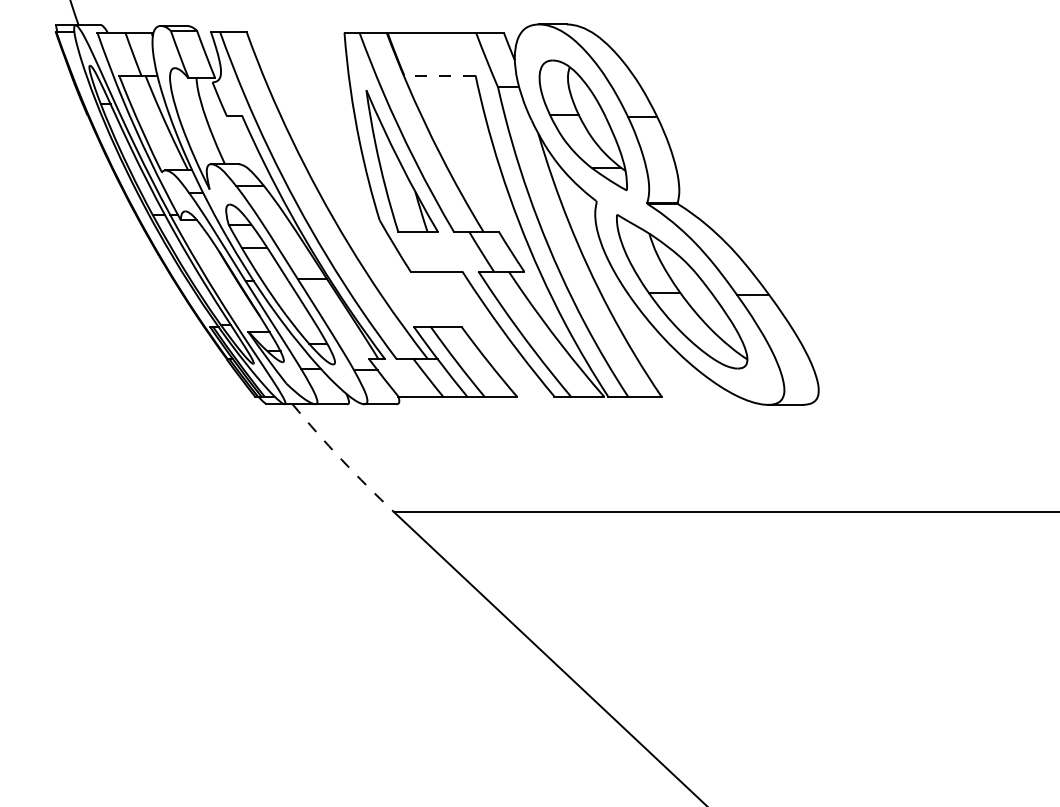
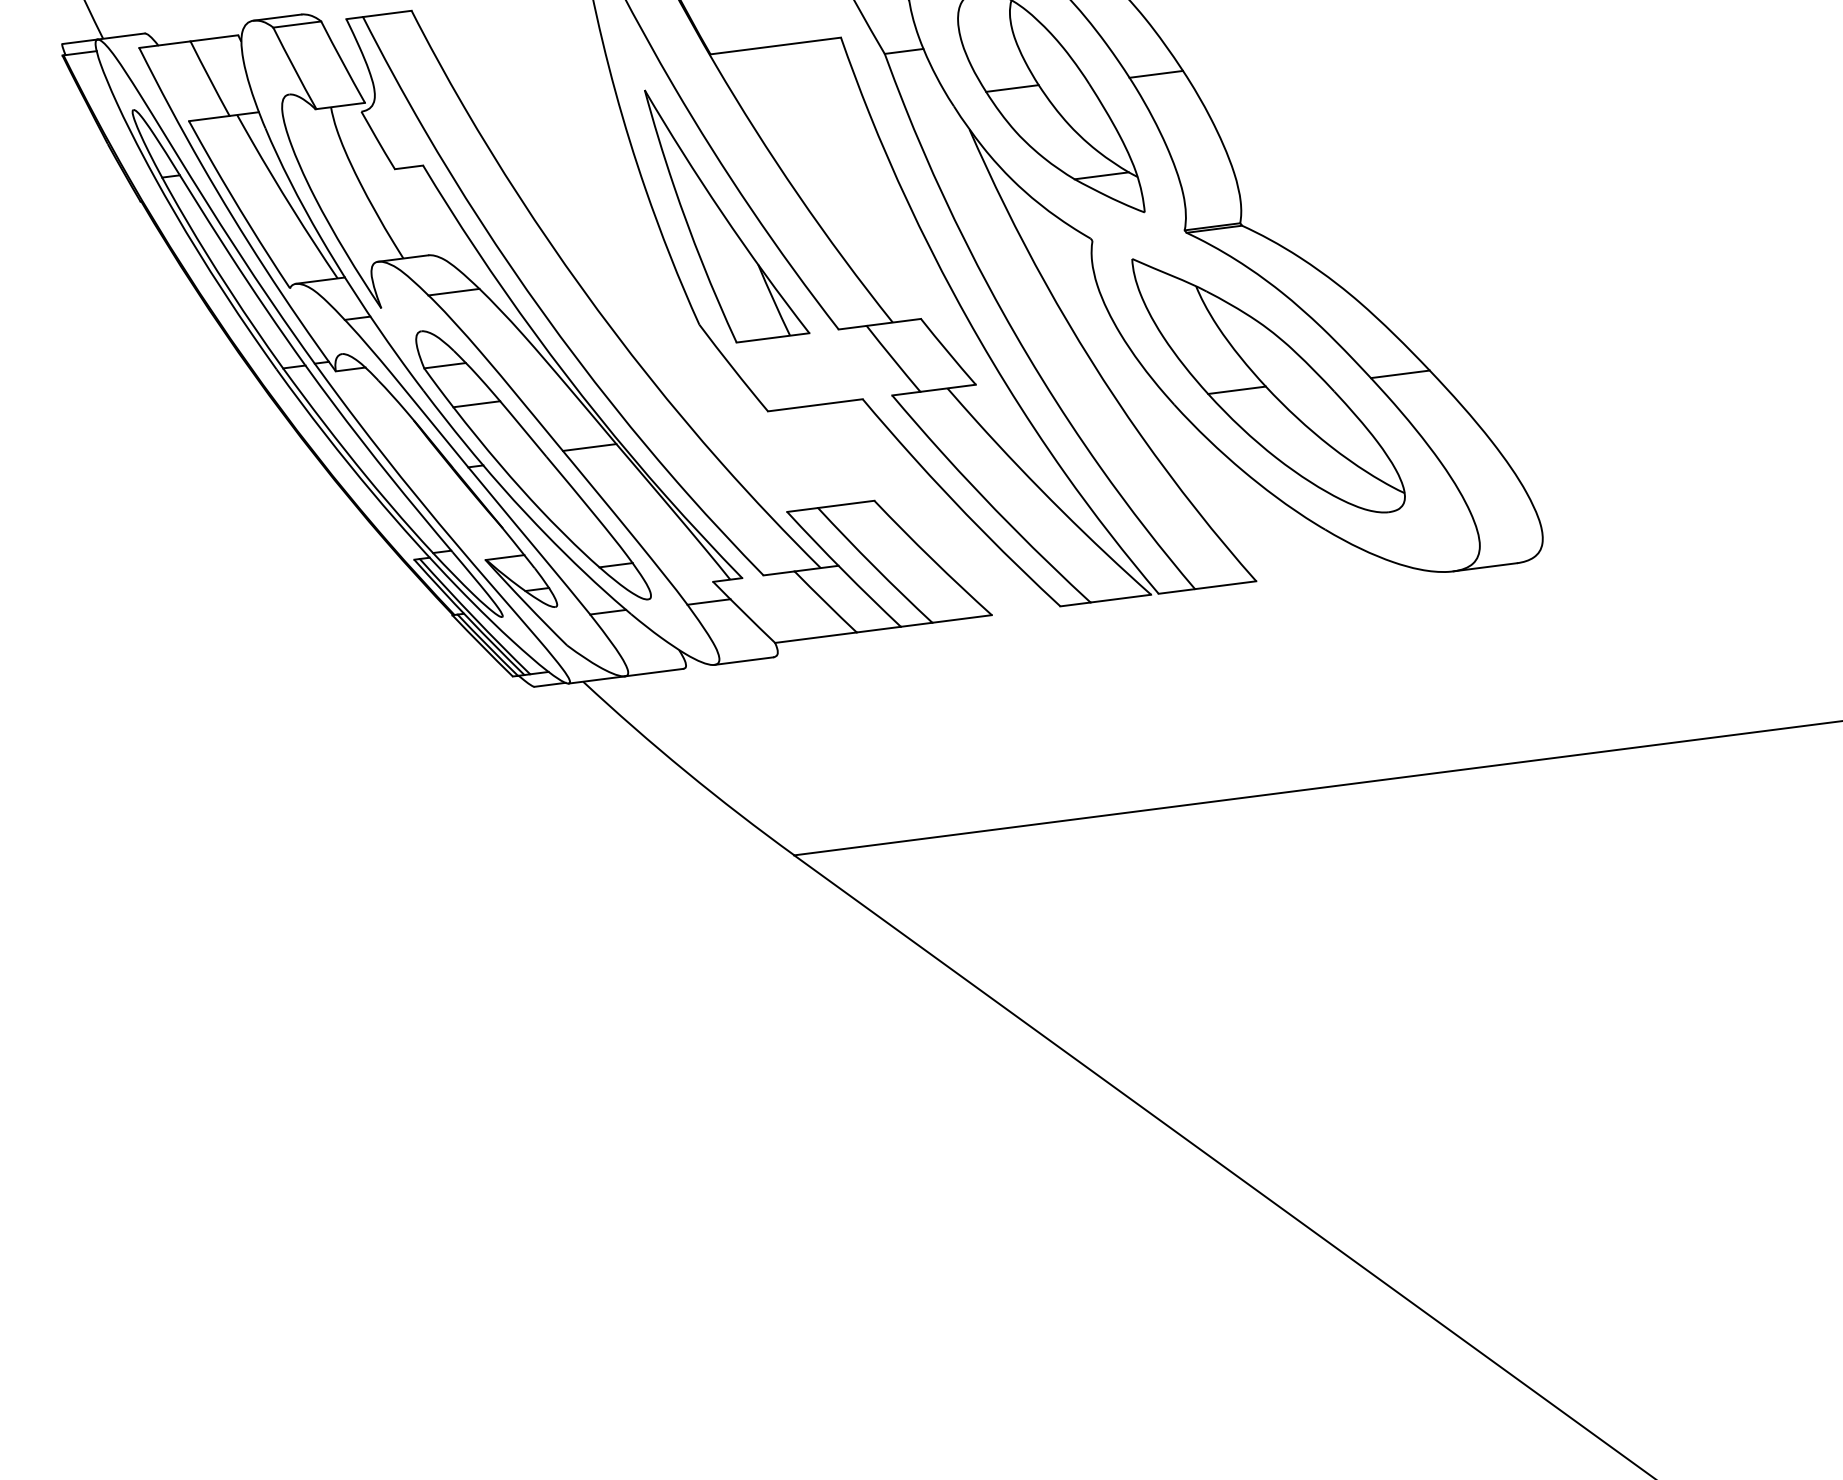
line: (439, 75) -> (774, 46), dashed -> solid
arc: (341, 459) -> (685, 771), dashed -> solid

